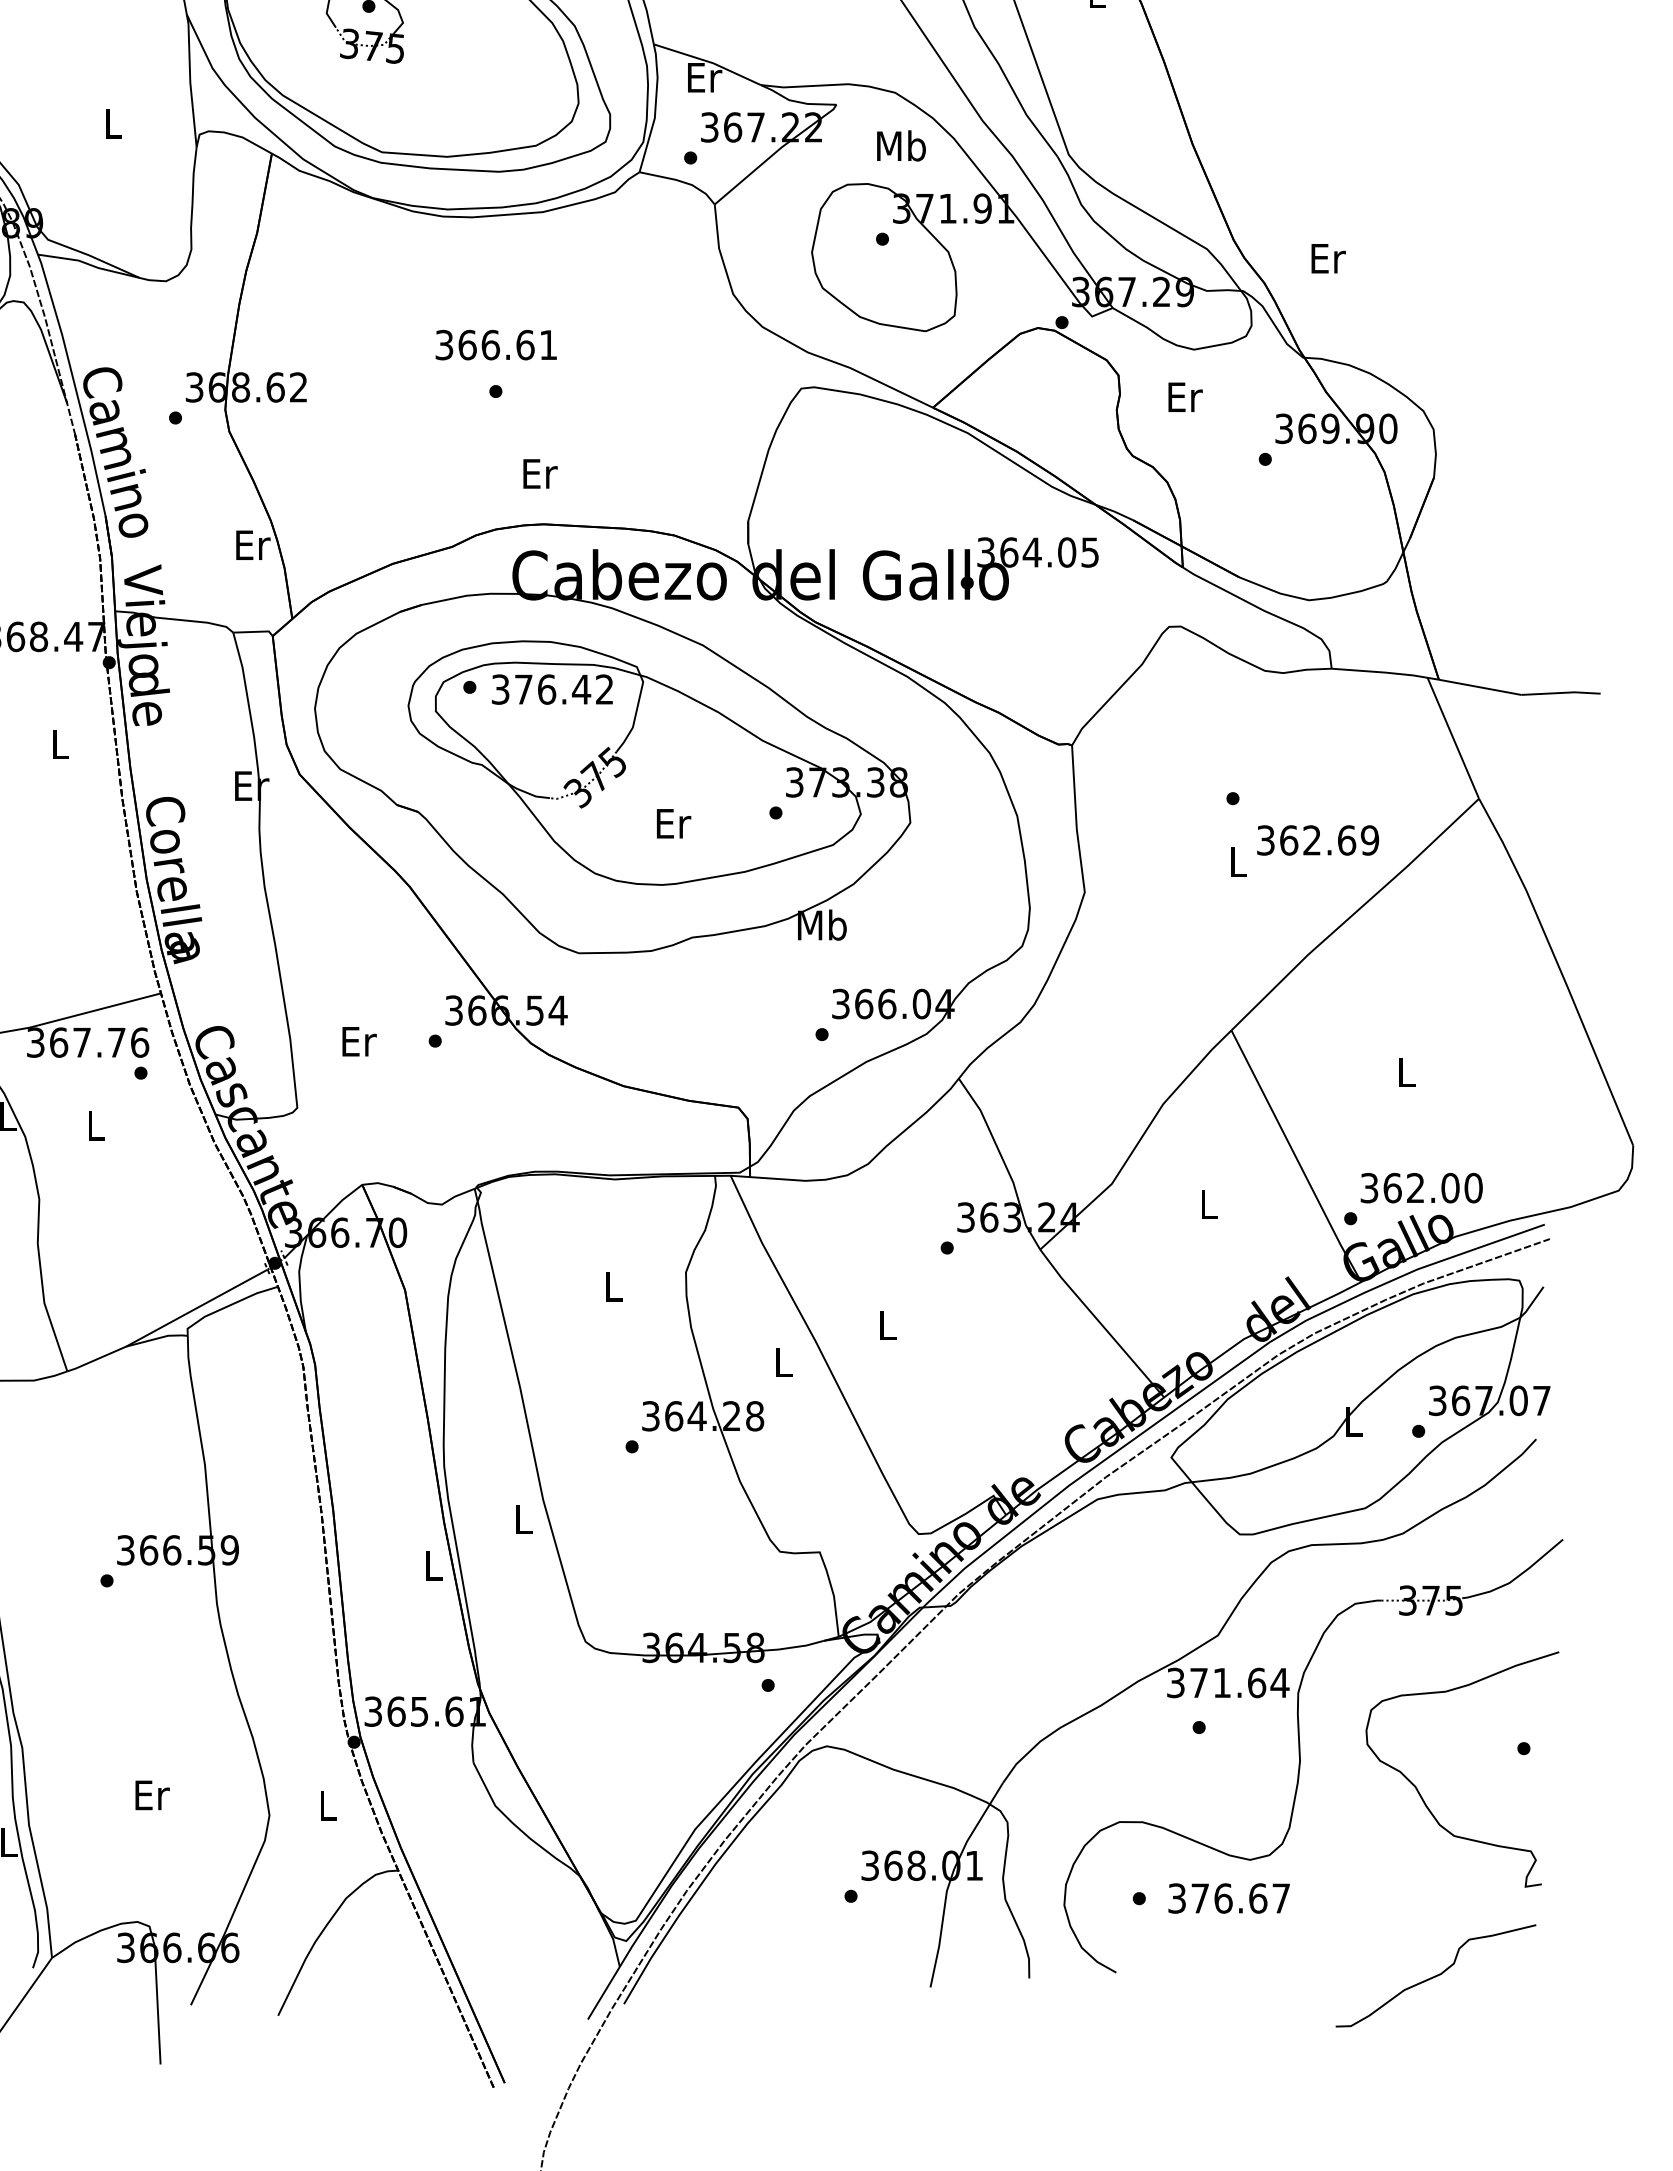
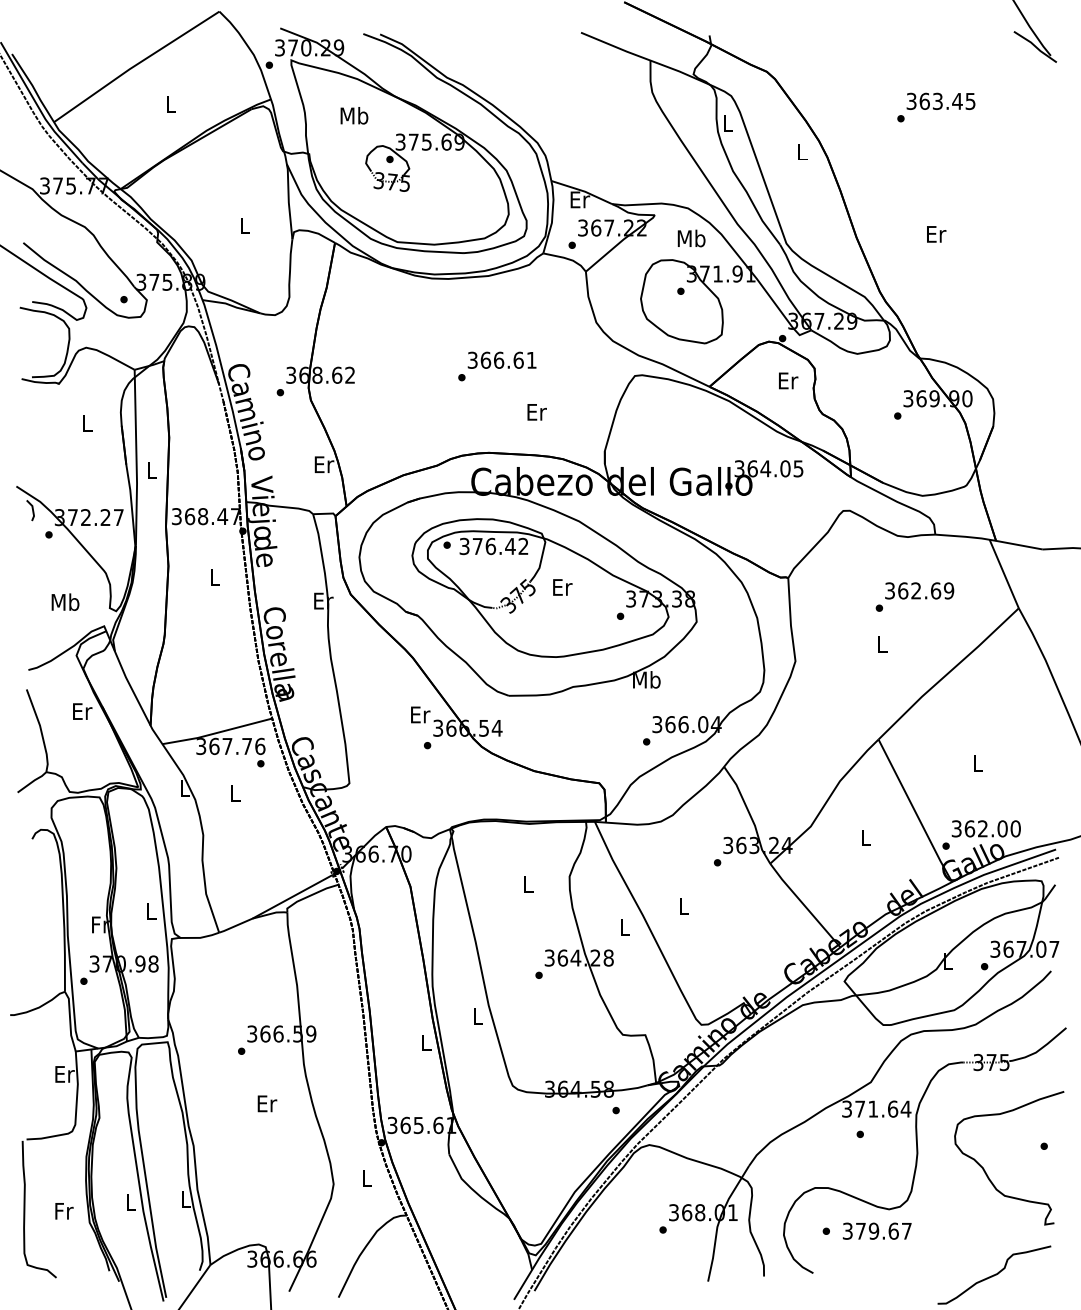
text: (1328, 258) -> (936, 234), moved
text: (495, 343) -> (501, 359), moved
text: (1185, 396) -> (788, 380), moved
text: (539, 474) -> (536, 412), moved
text: (673, 823) -> (562, 587), moved
text: (1317, 839) -> (919, 590), moved
text: (359, 1040) -> (420, 714), moved
text: (152, 1794) -> (267, 1103), moved
text: (1222, 1897) -> (873, 1230), 376.67 -> 379.67

